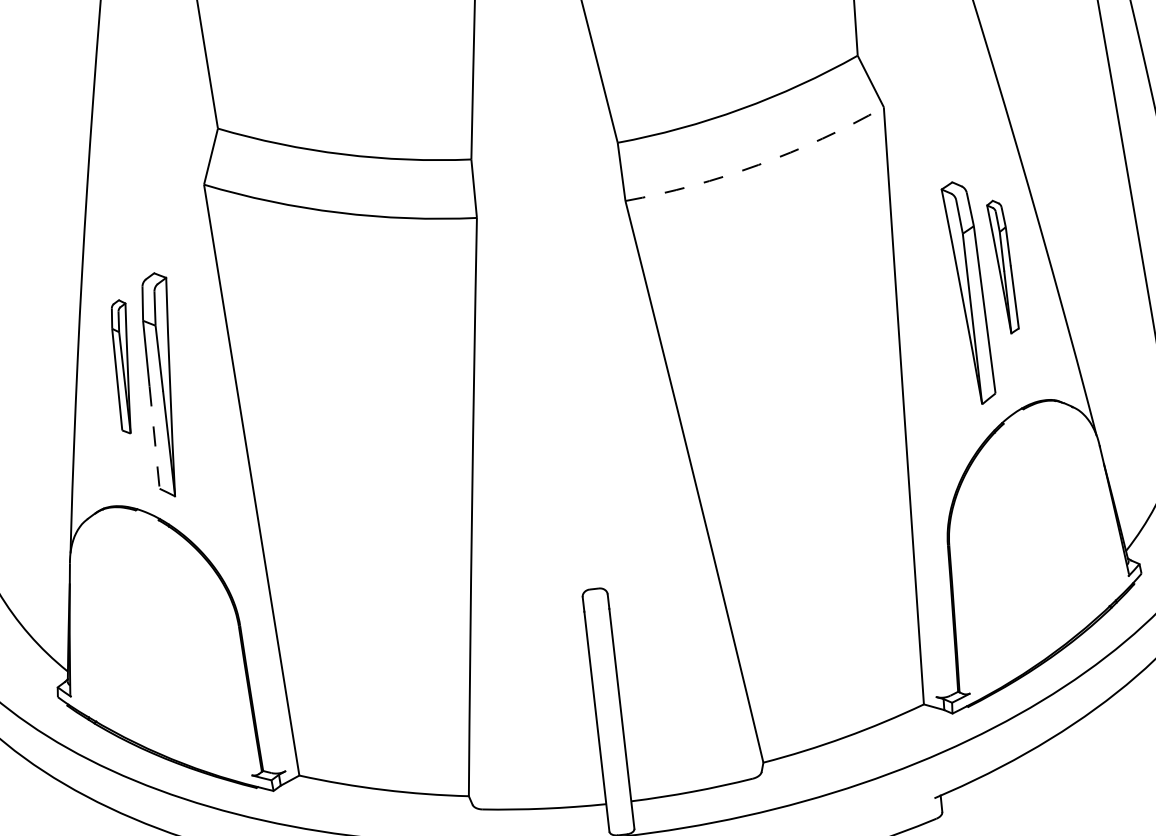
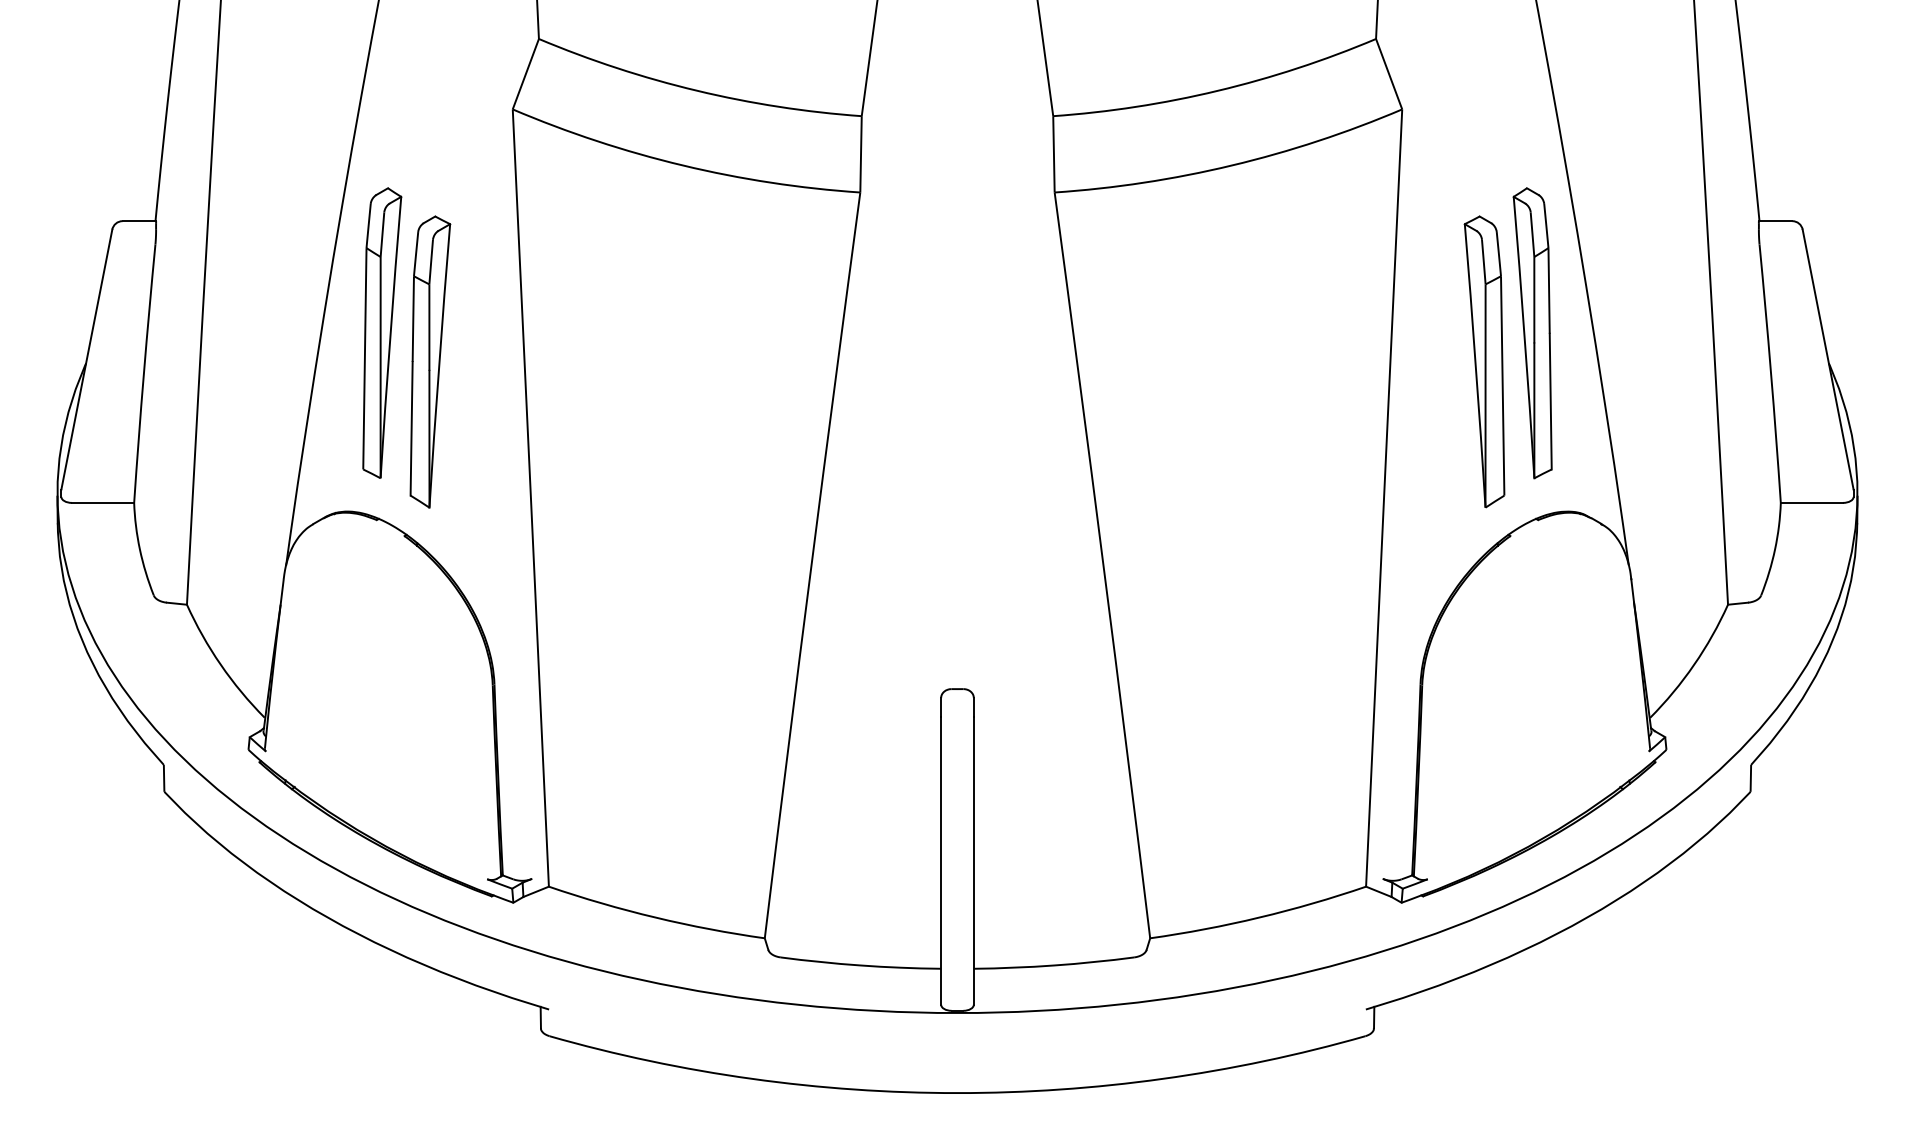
arc: (758, 164) -> (1231, 165), dashed -> solid
part: (1002, 267) -> (1532, 333), size x1.67
part: (123, 366) -> (382, 332), size x1.67
line: (154, 437) -> (411, 428), dashed -> solid

